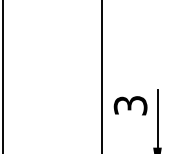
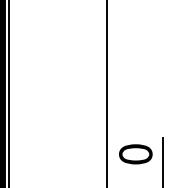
text: (130, 105) -> (135, 154), 3 -> 0

